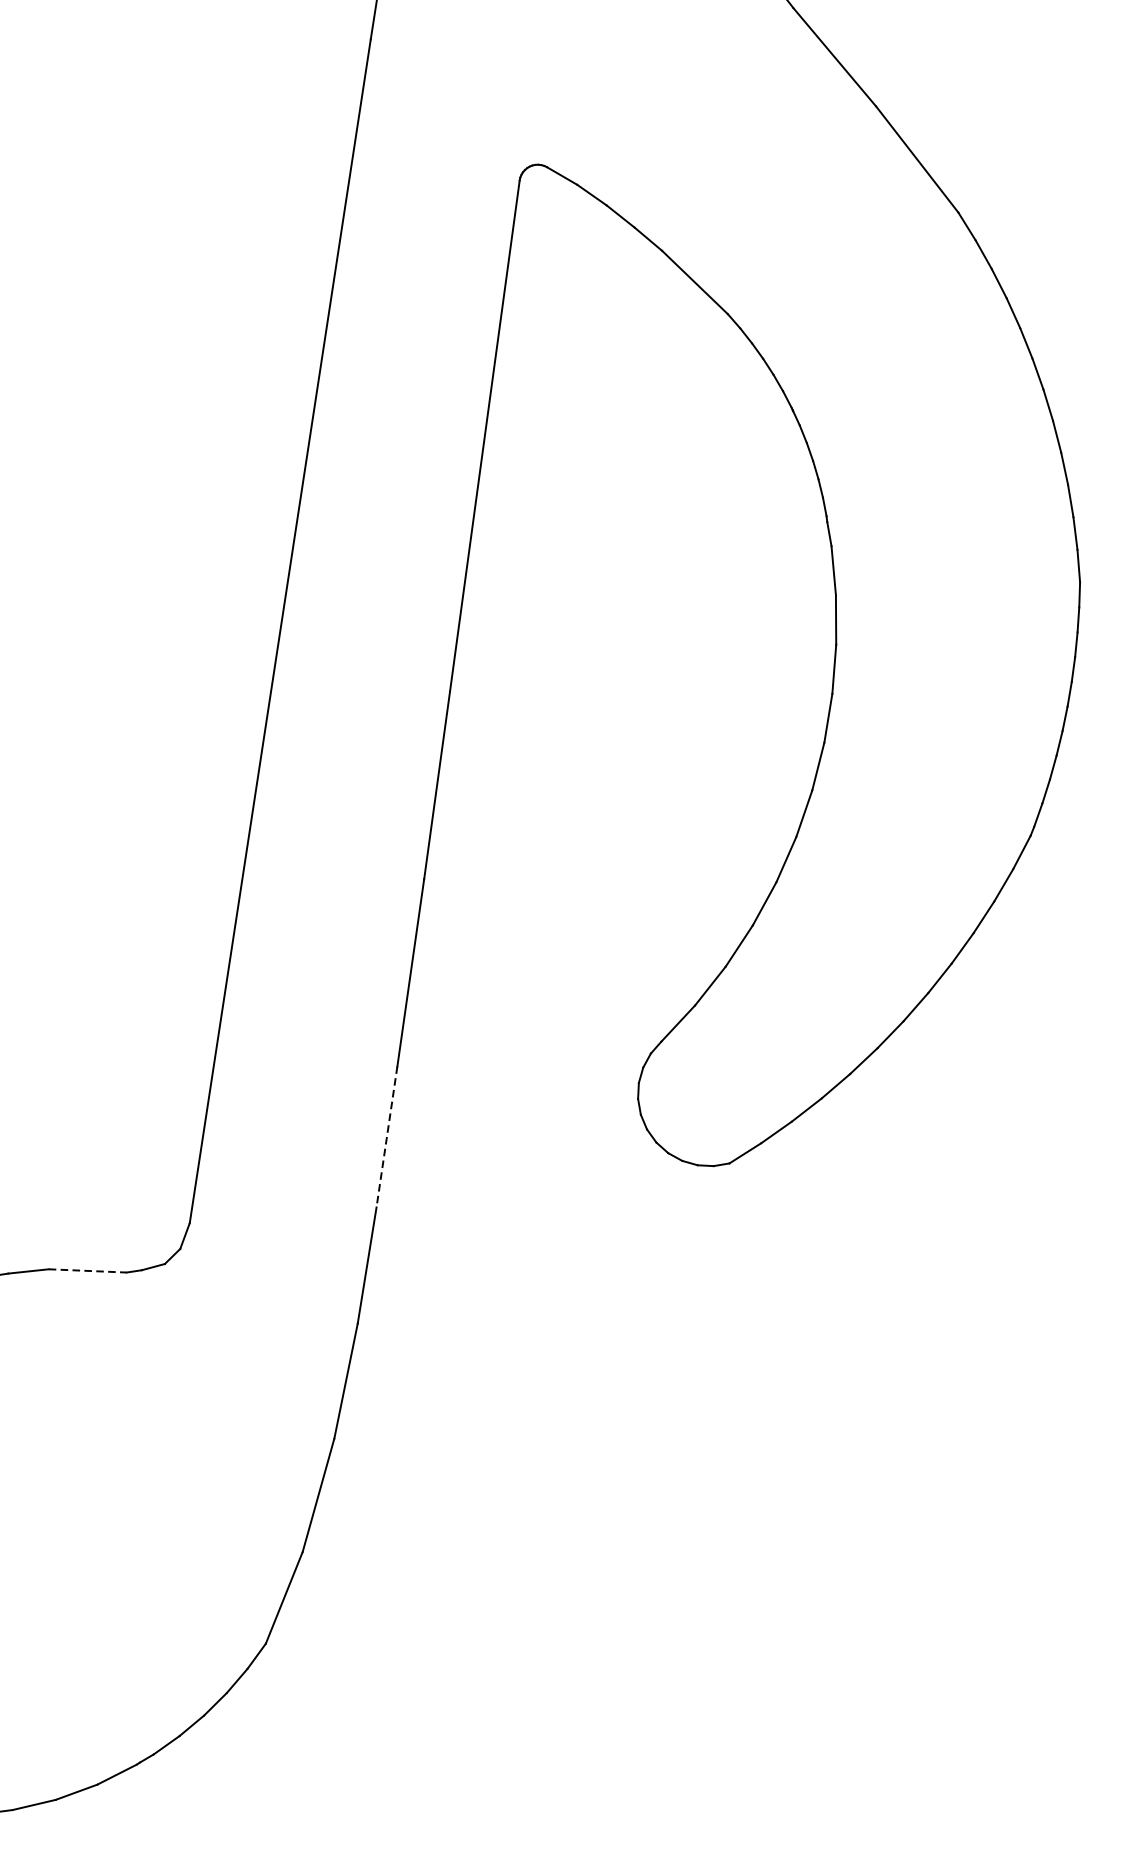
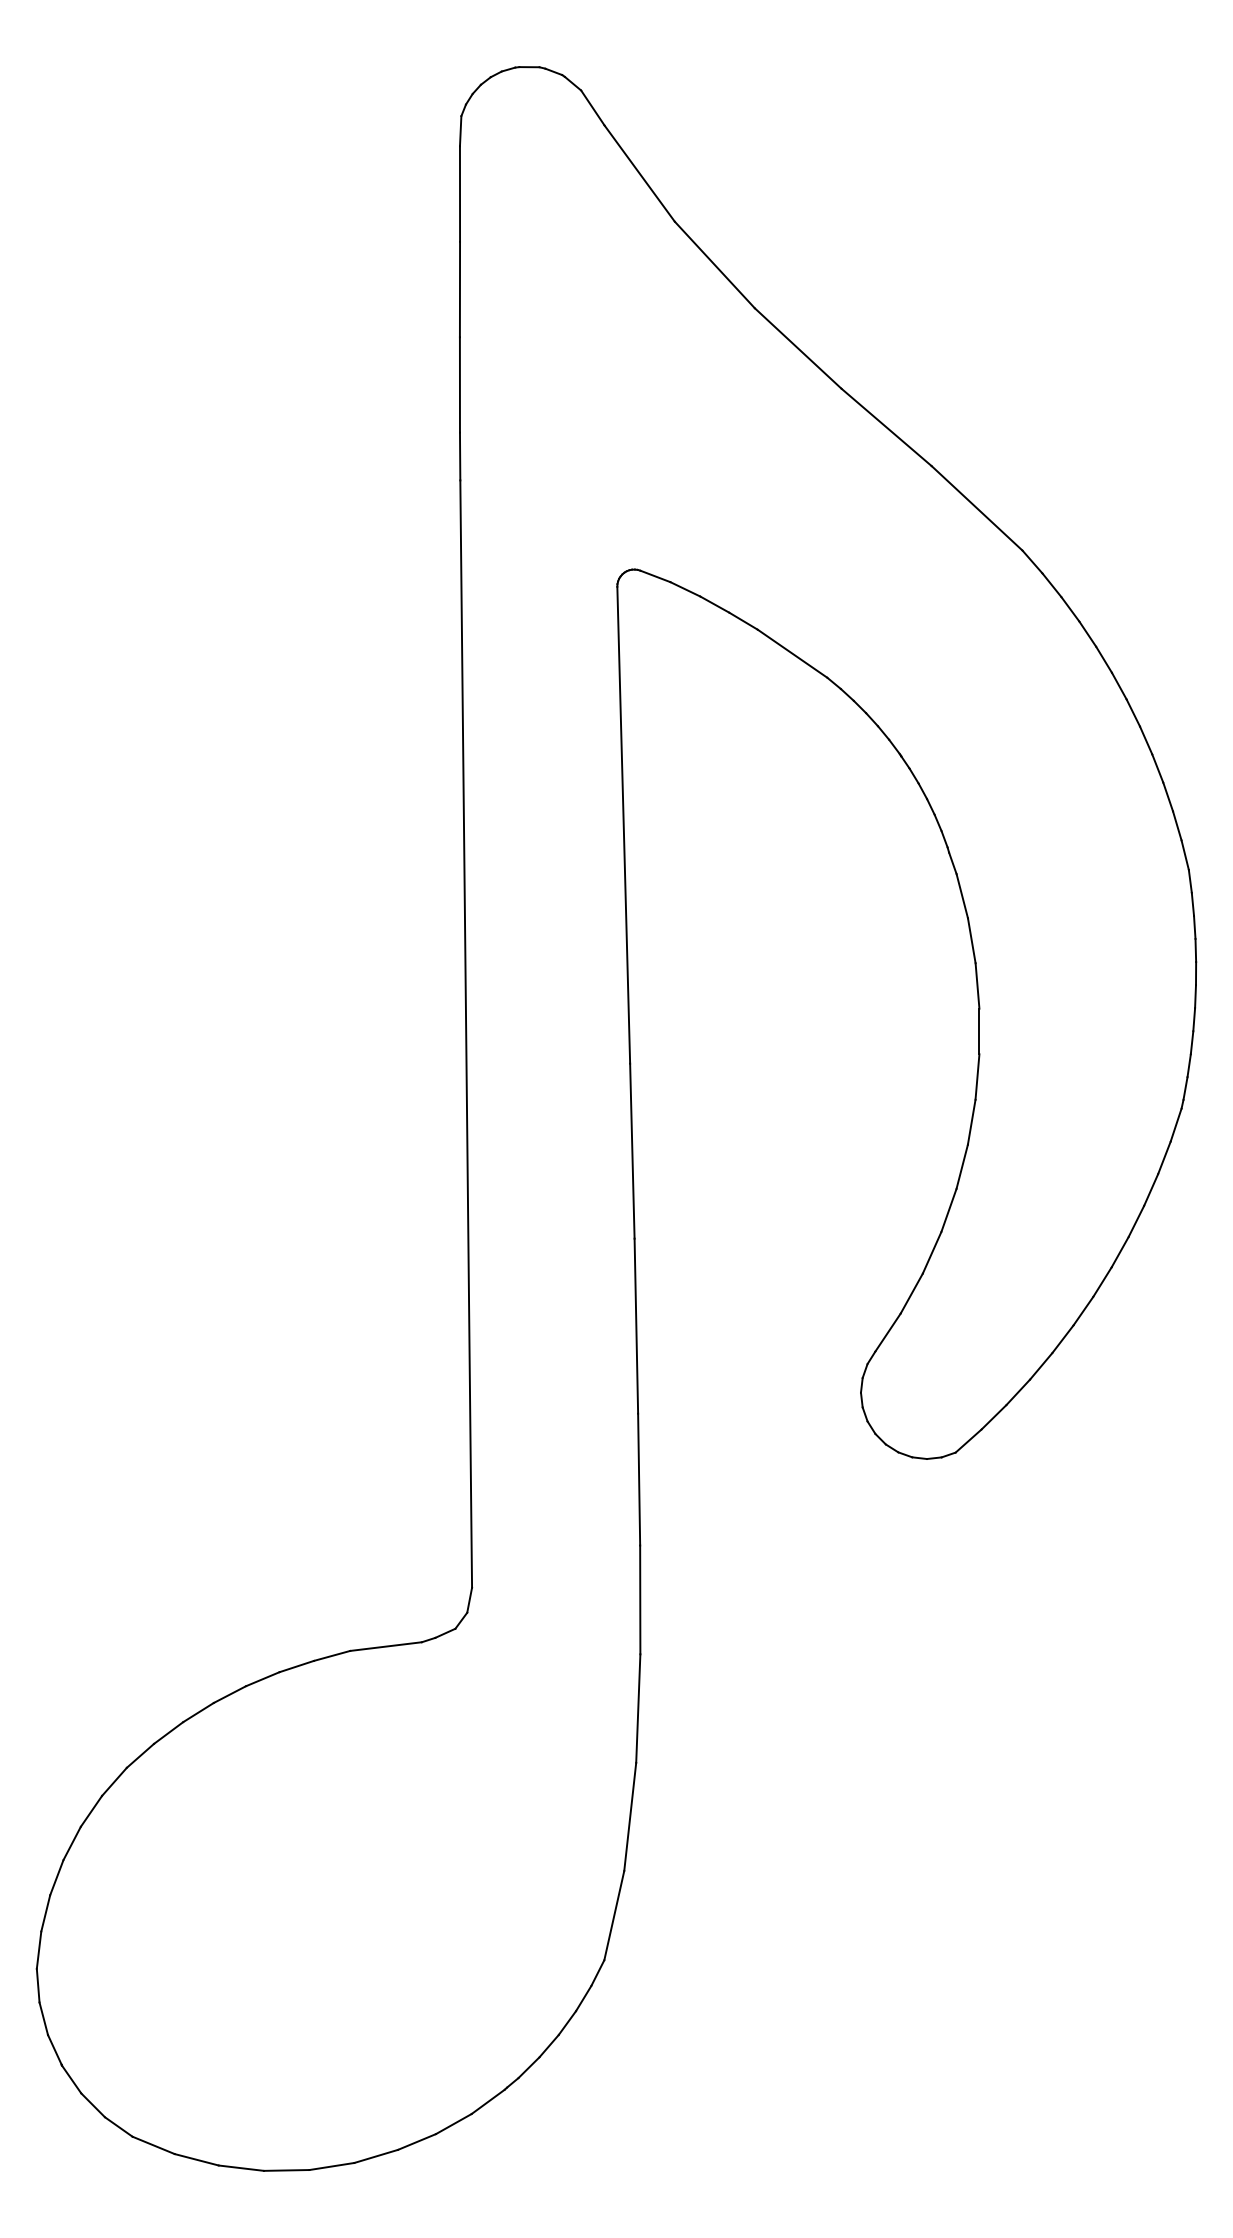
line: (387, 1136) -> (639, 1479), dashed -> solid
line: (88, 1270) -> (386, 1646), dashed -> solid

